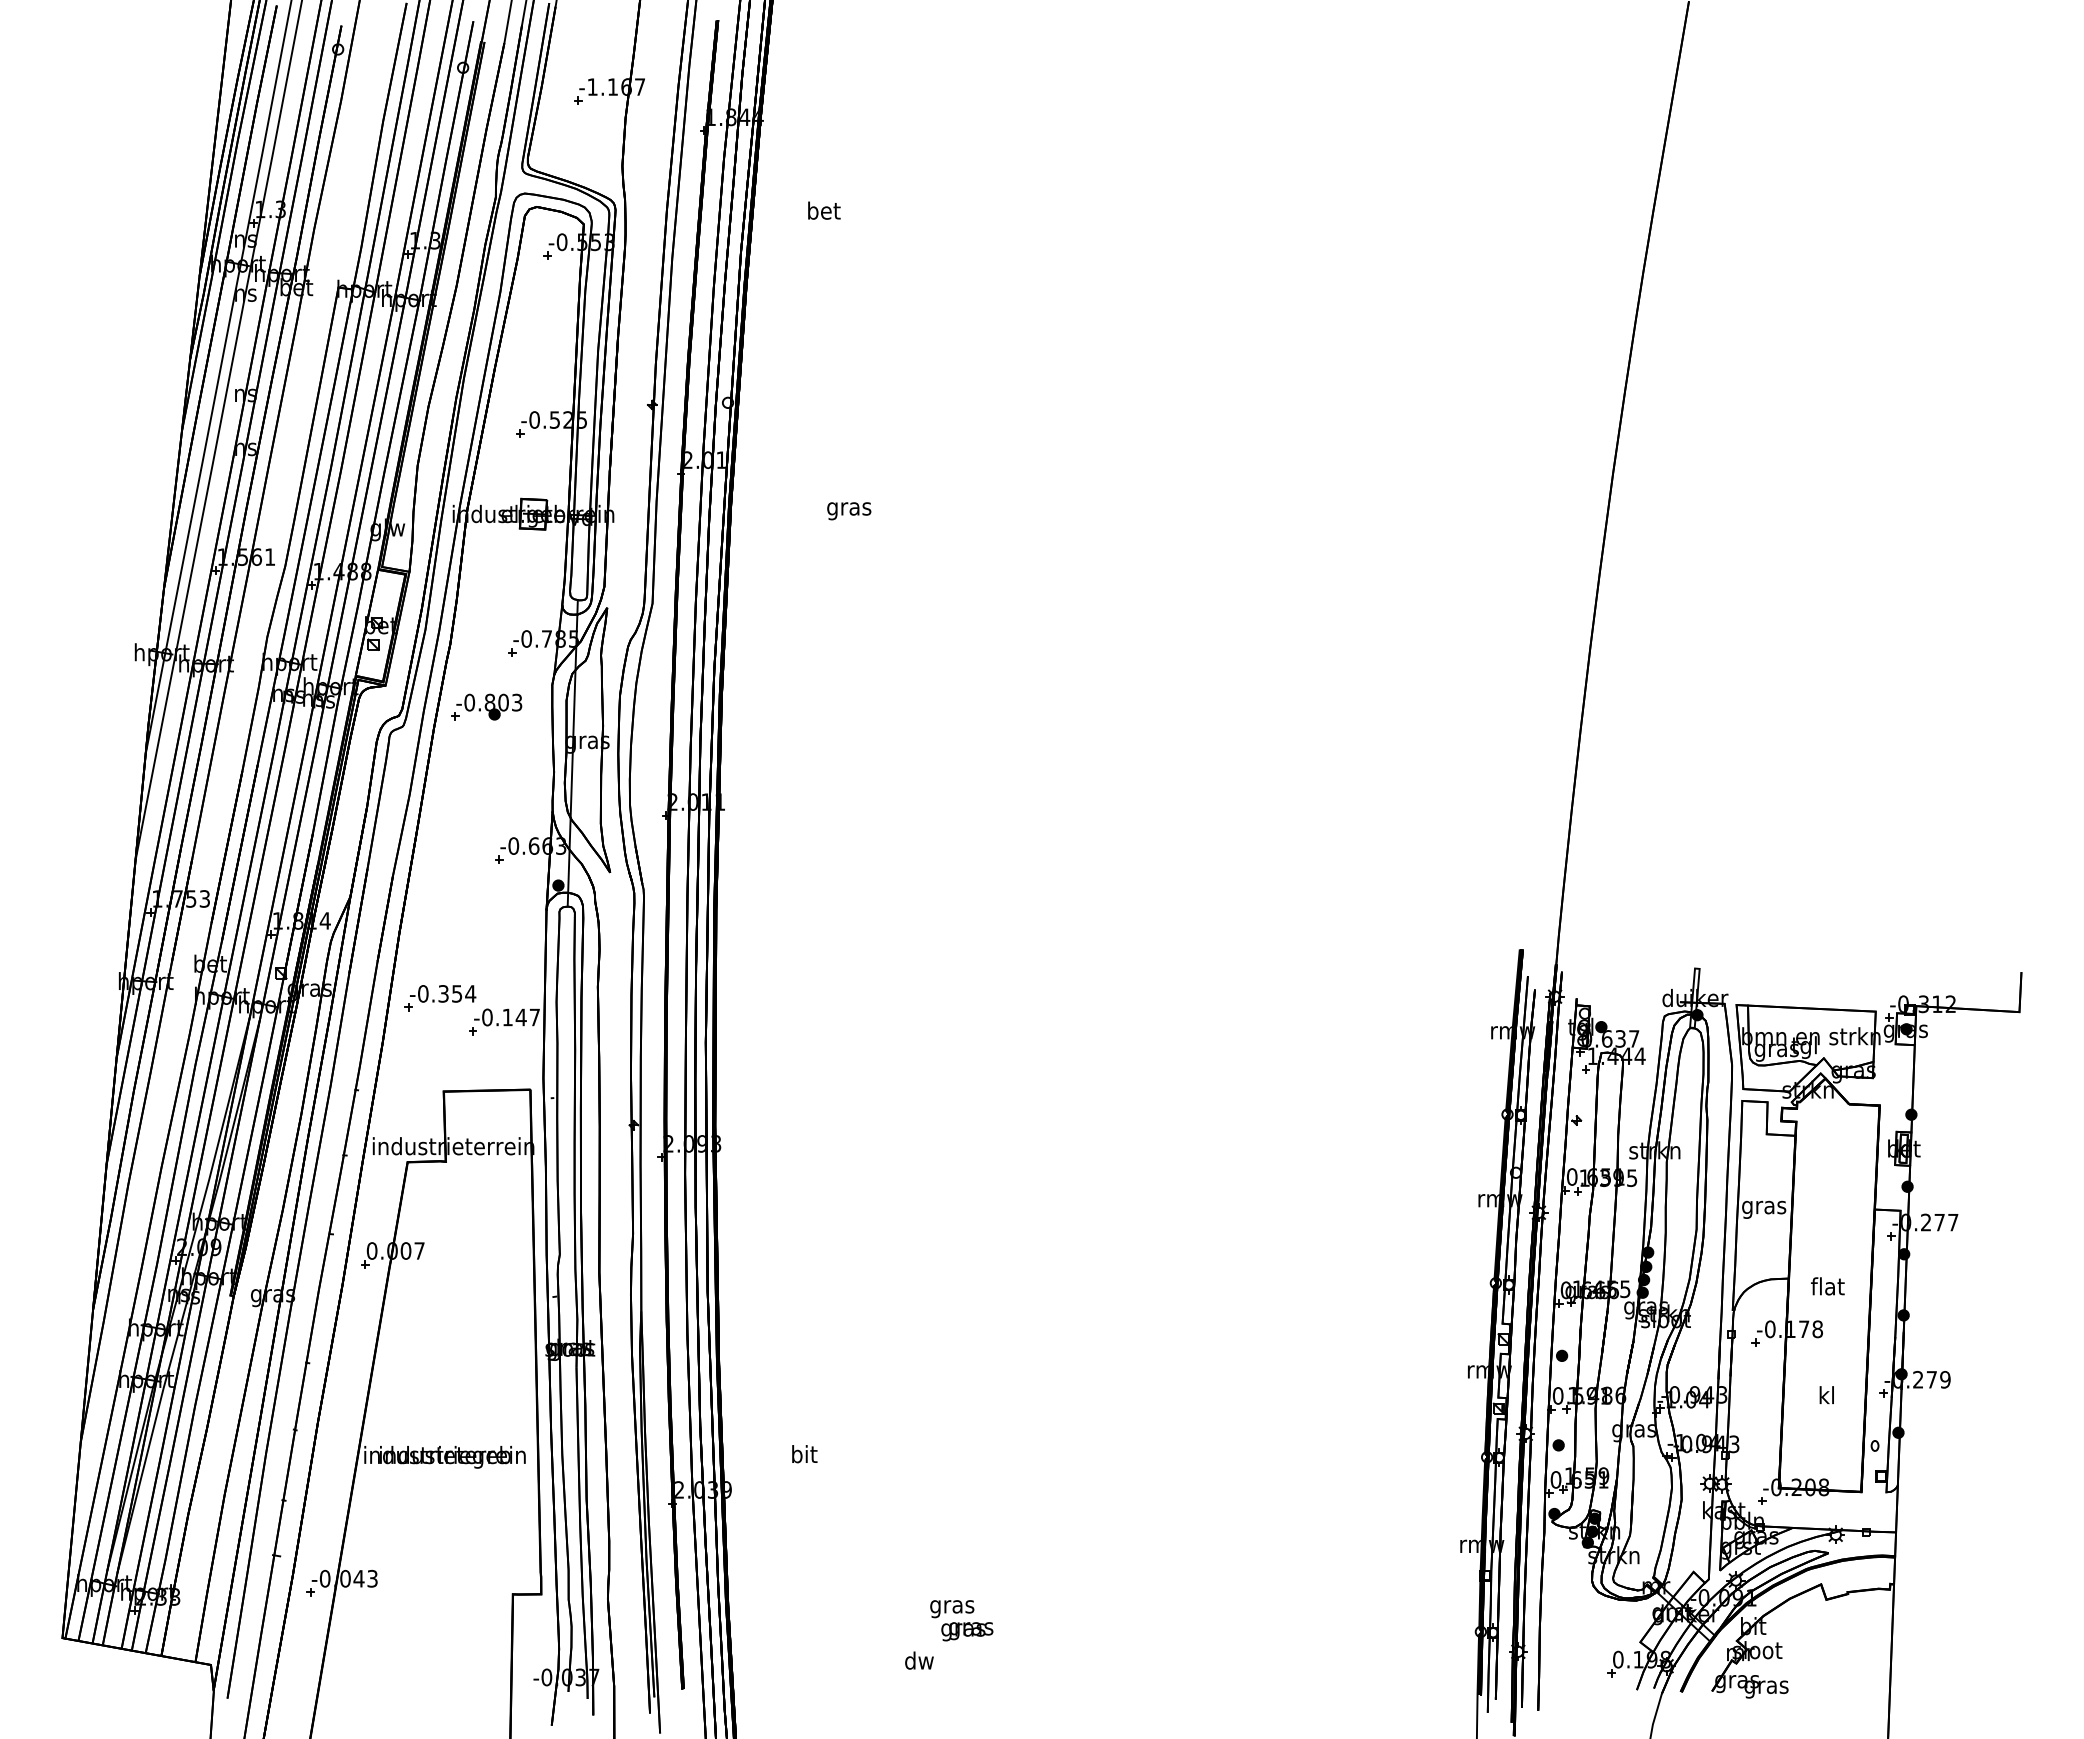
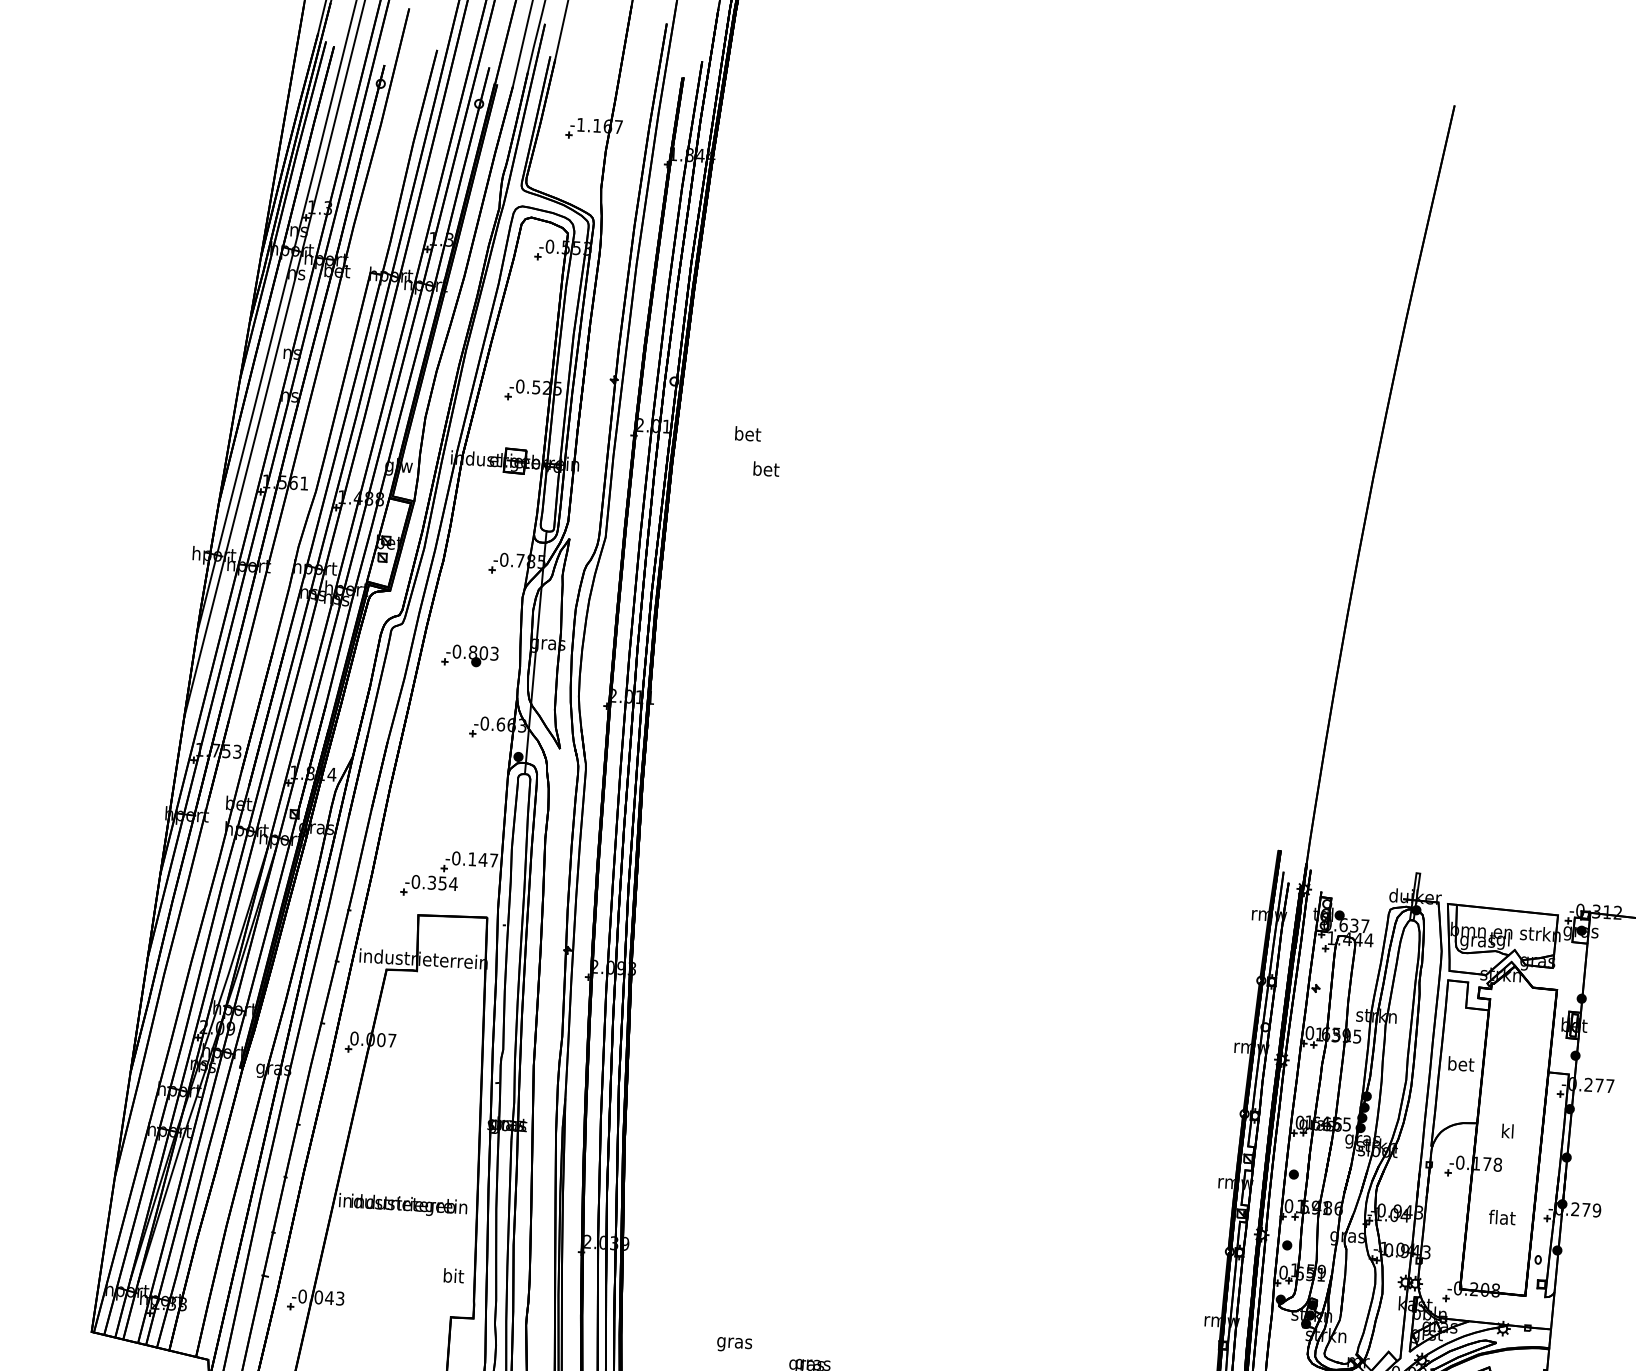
text: (824, 210) -> (748, 433), moved
text: (849, 508) -> (766, 470), gras -> bet
part: (486, 706) -> (470, 655), moved
part: (440, 998) -> (429, 886), moved
text: (1764, 1207) -> (1461, 1065), gras -> bet
text: (1827, 1286) -> (1507, 1131), flat -> kl
text: (1826, 1395) -> (1501, 1217), kl -> flat
text: (804, 1454) -> (453, 1276), moved
text: (952, 1609) -> (734, 1345), moved

